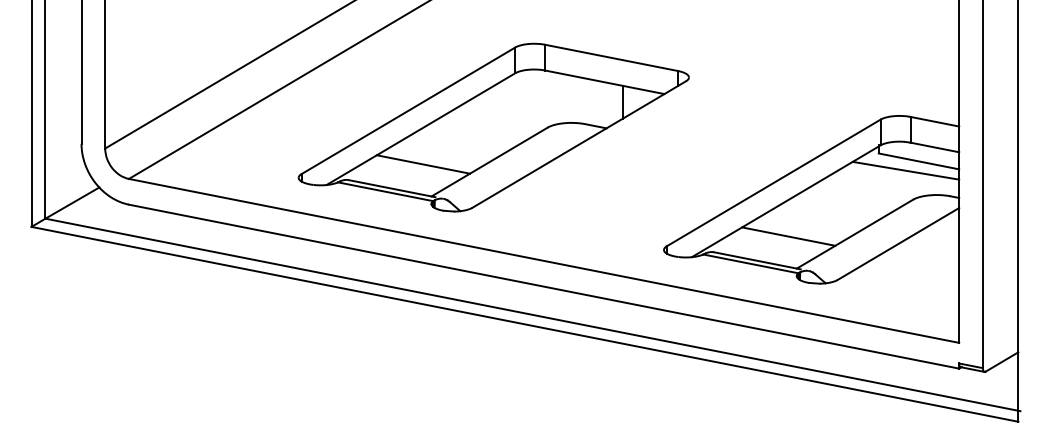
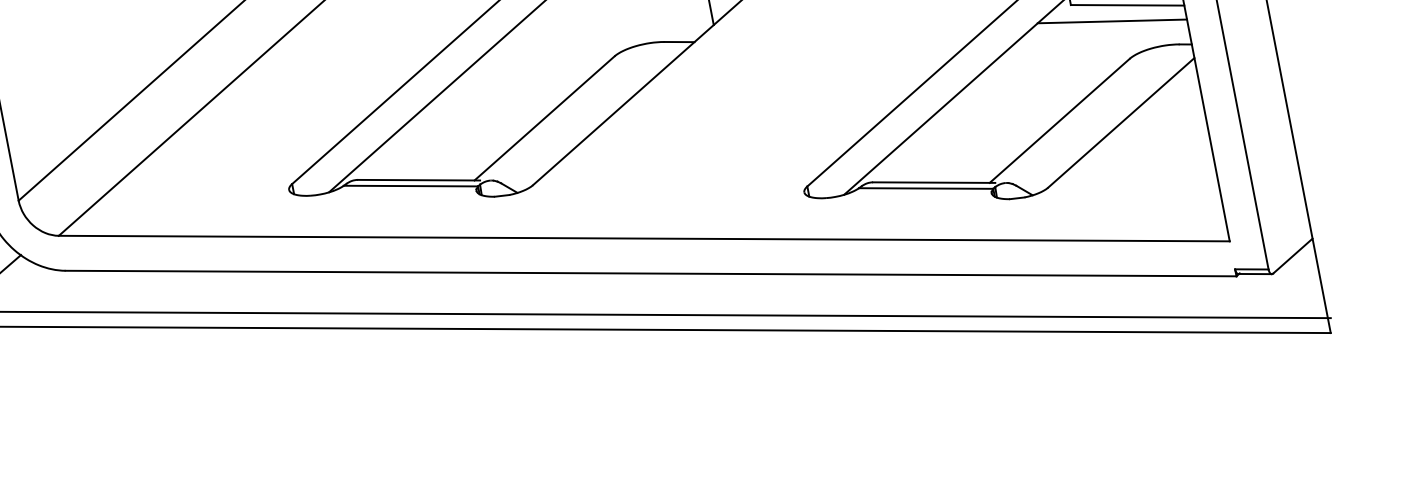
line: (423, 164) -> (455, 139), removed
line: (788, 236) -> (969, 141), removed

